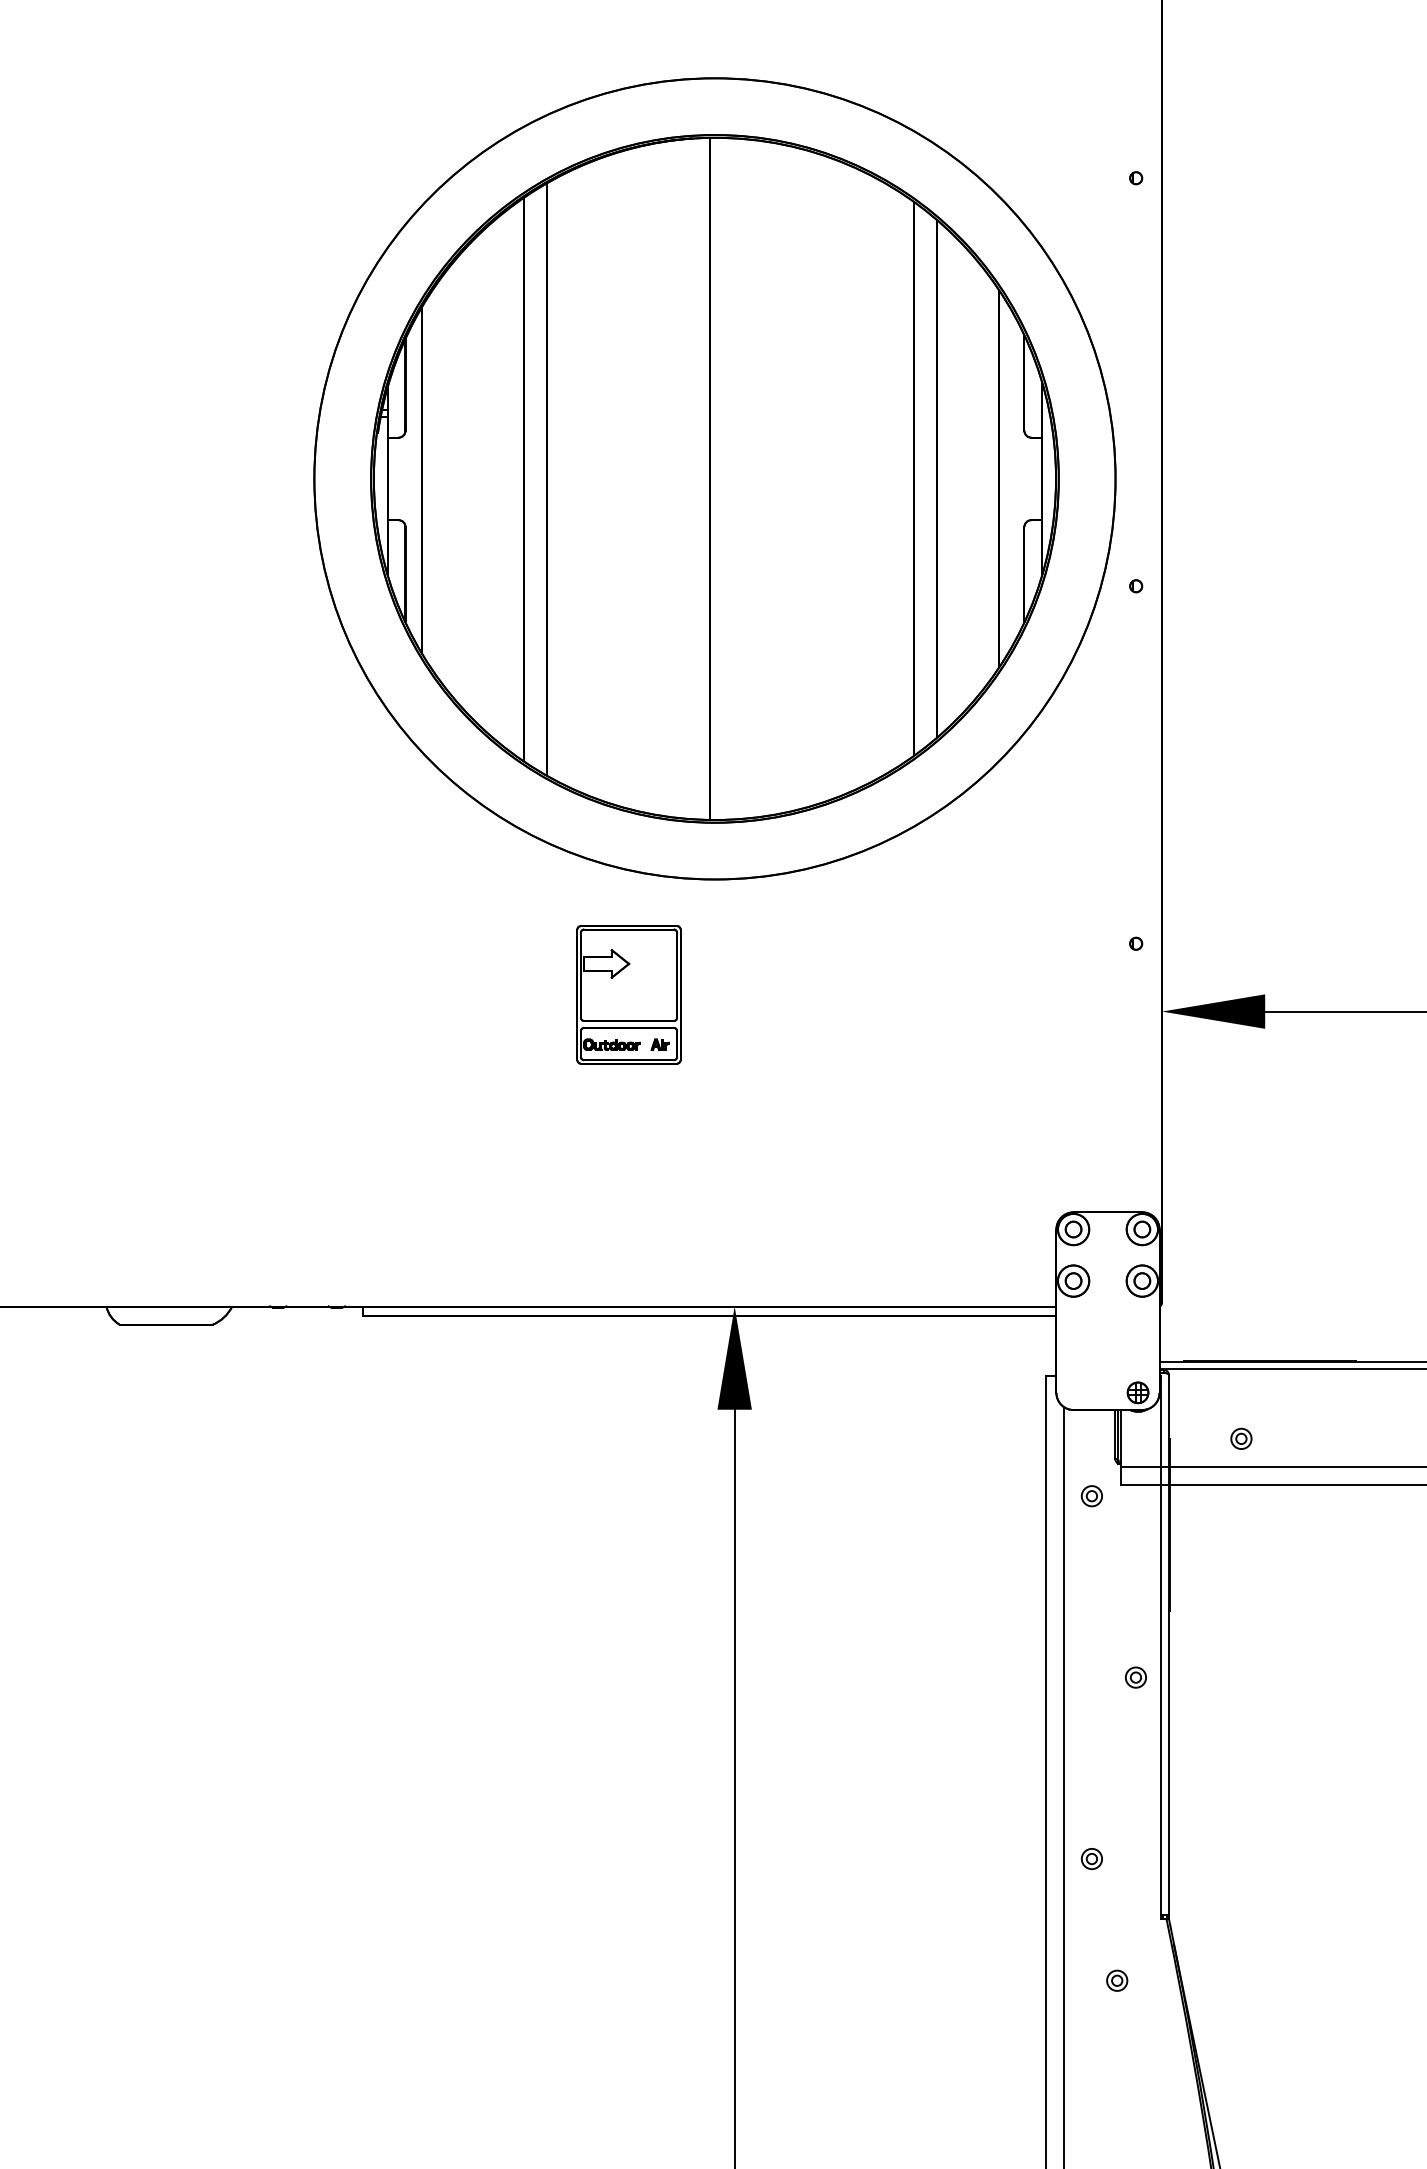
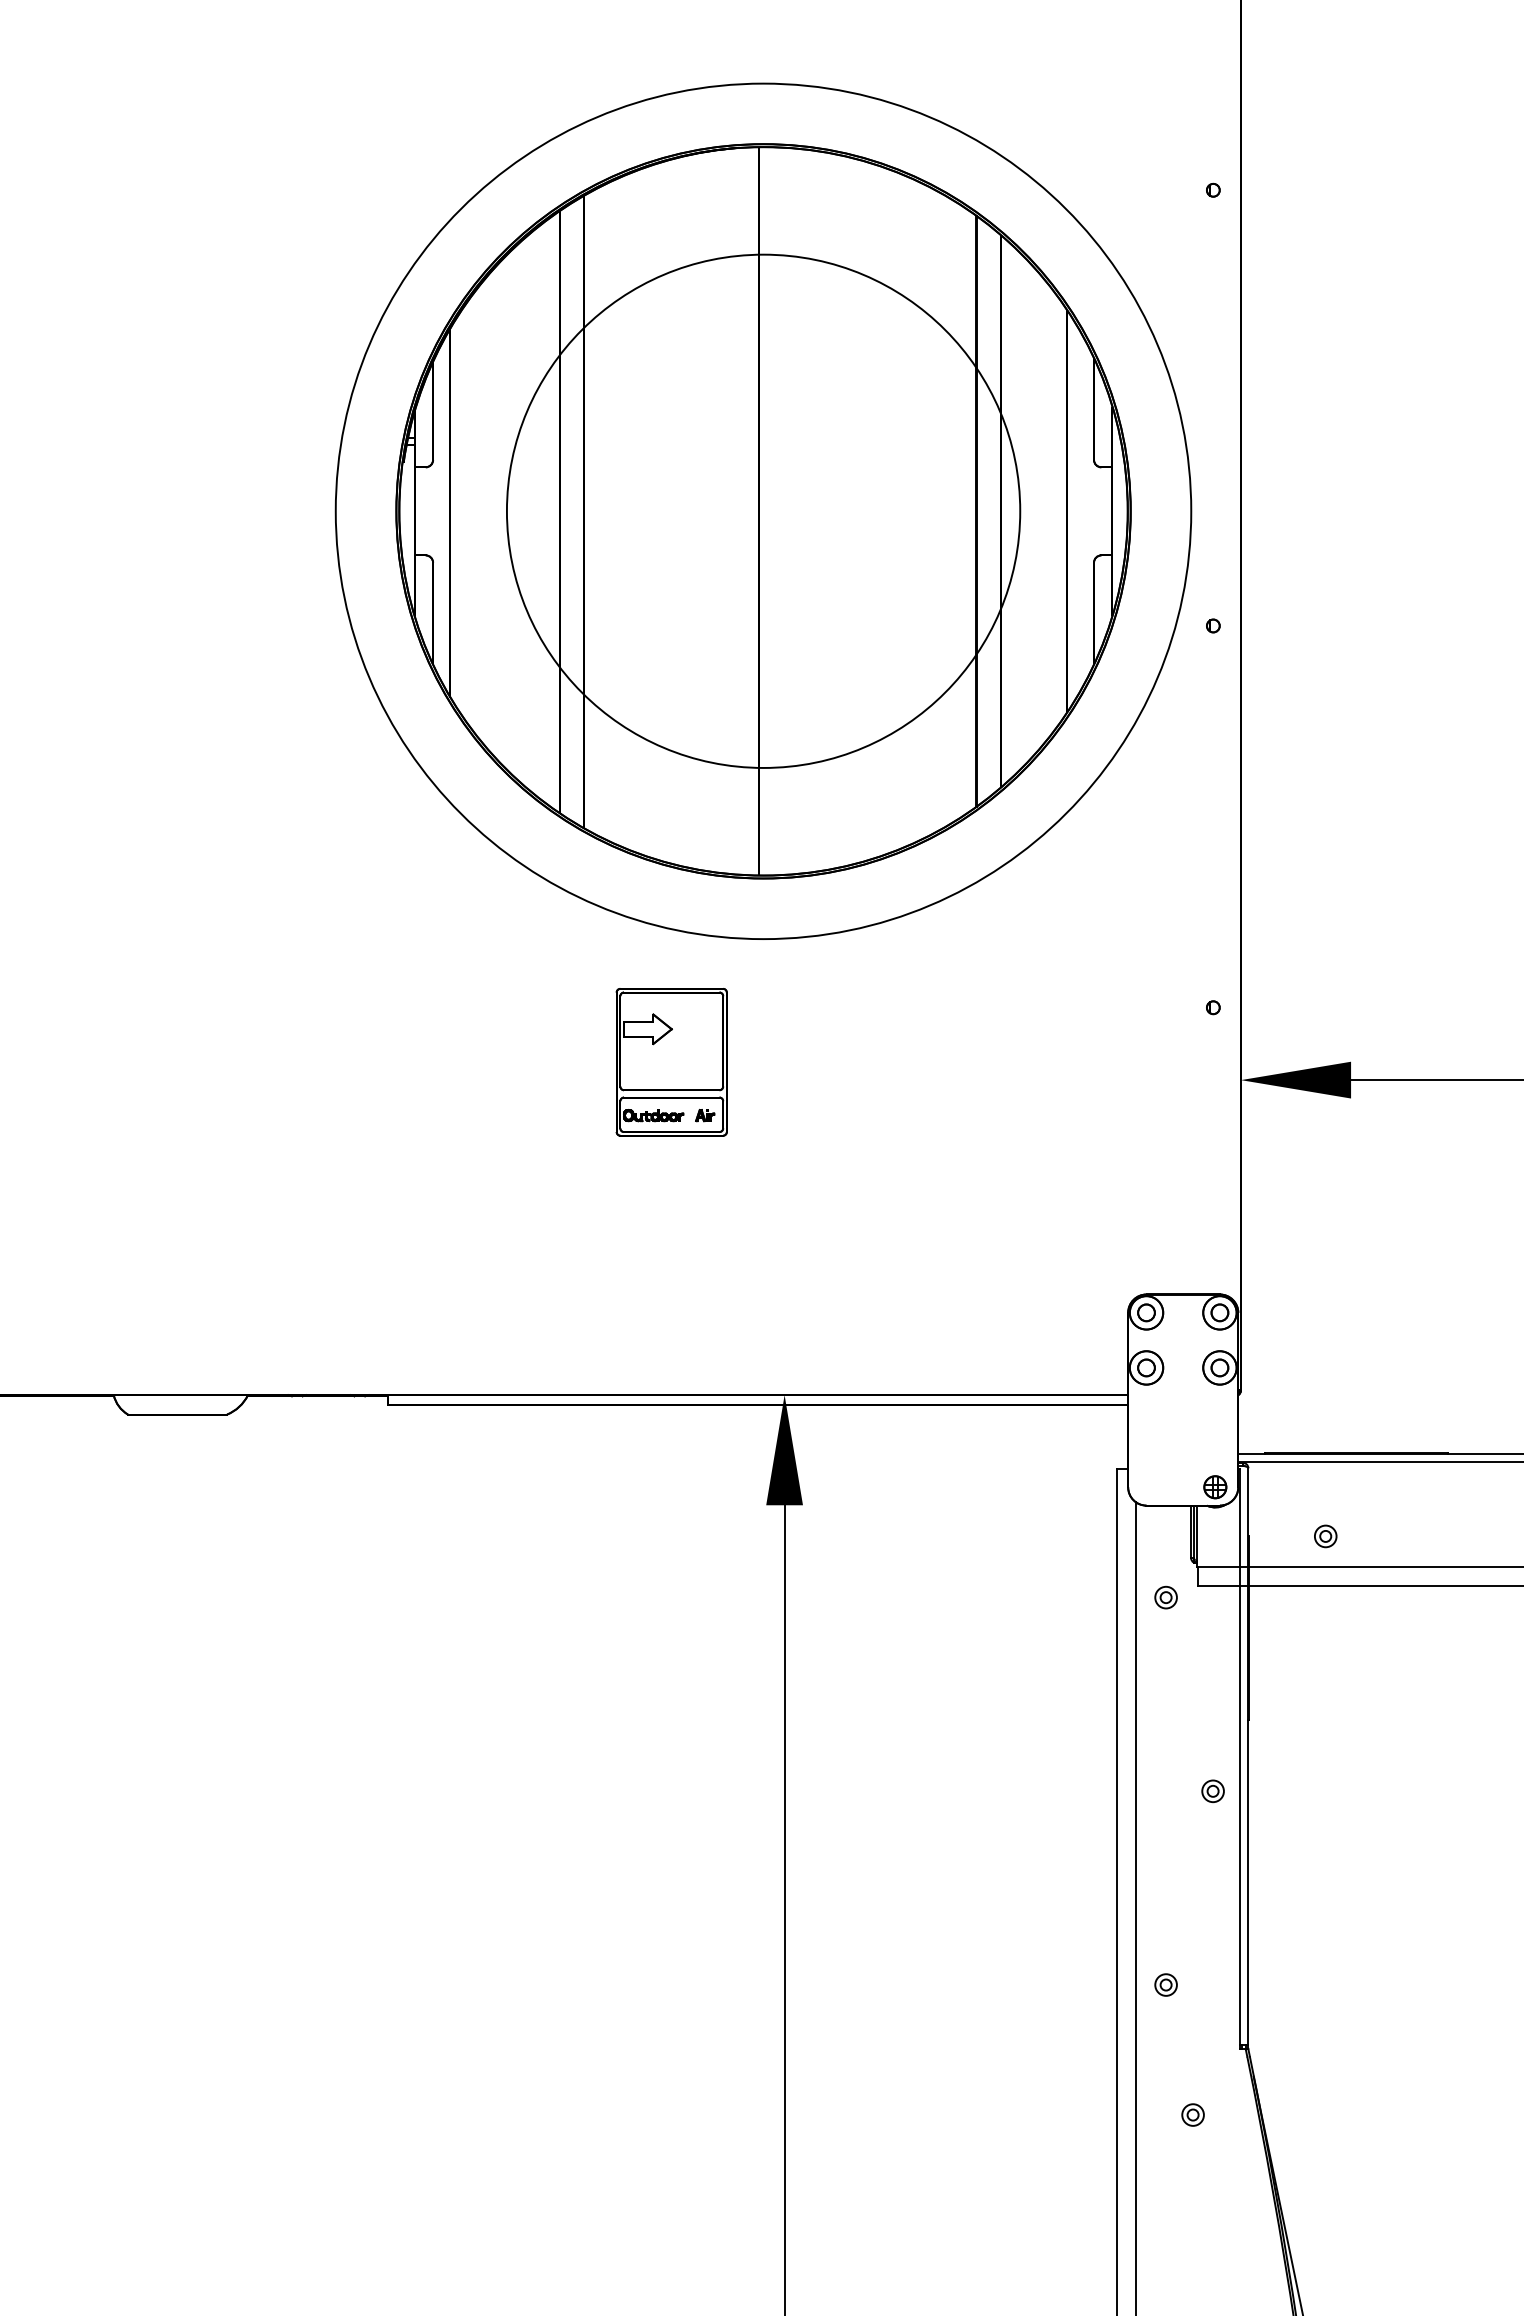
circle: (714, 479) -> (763, 511), size x0.6

